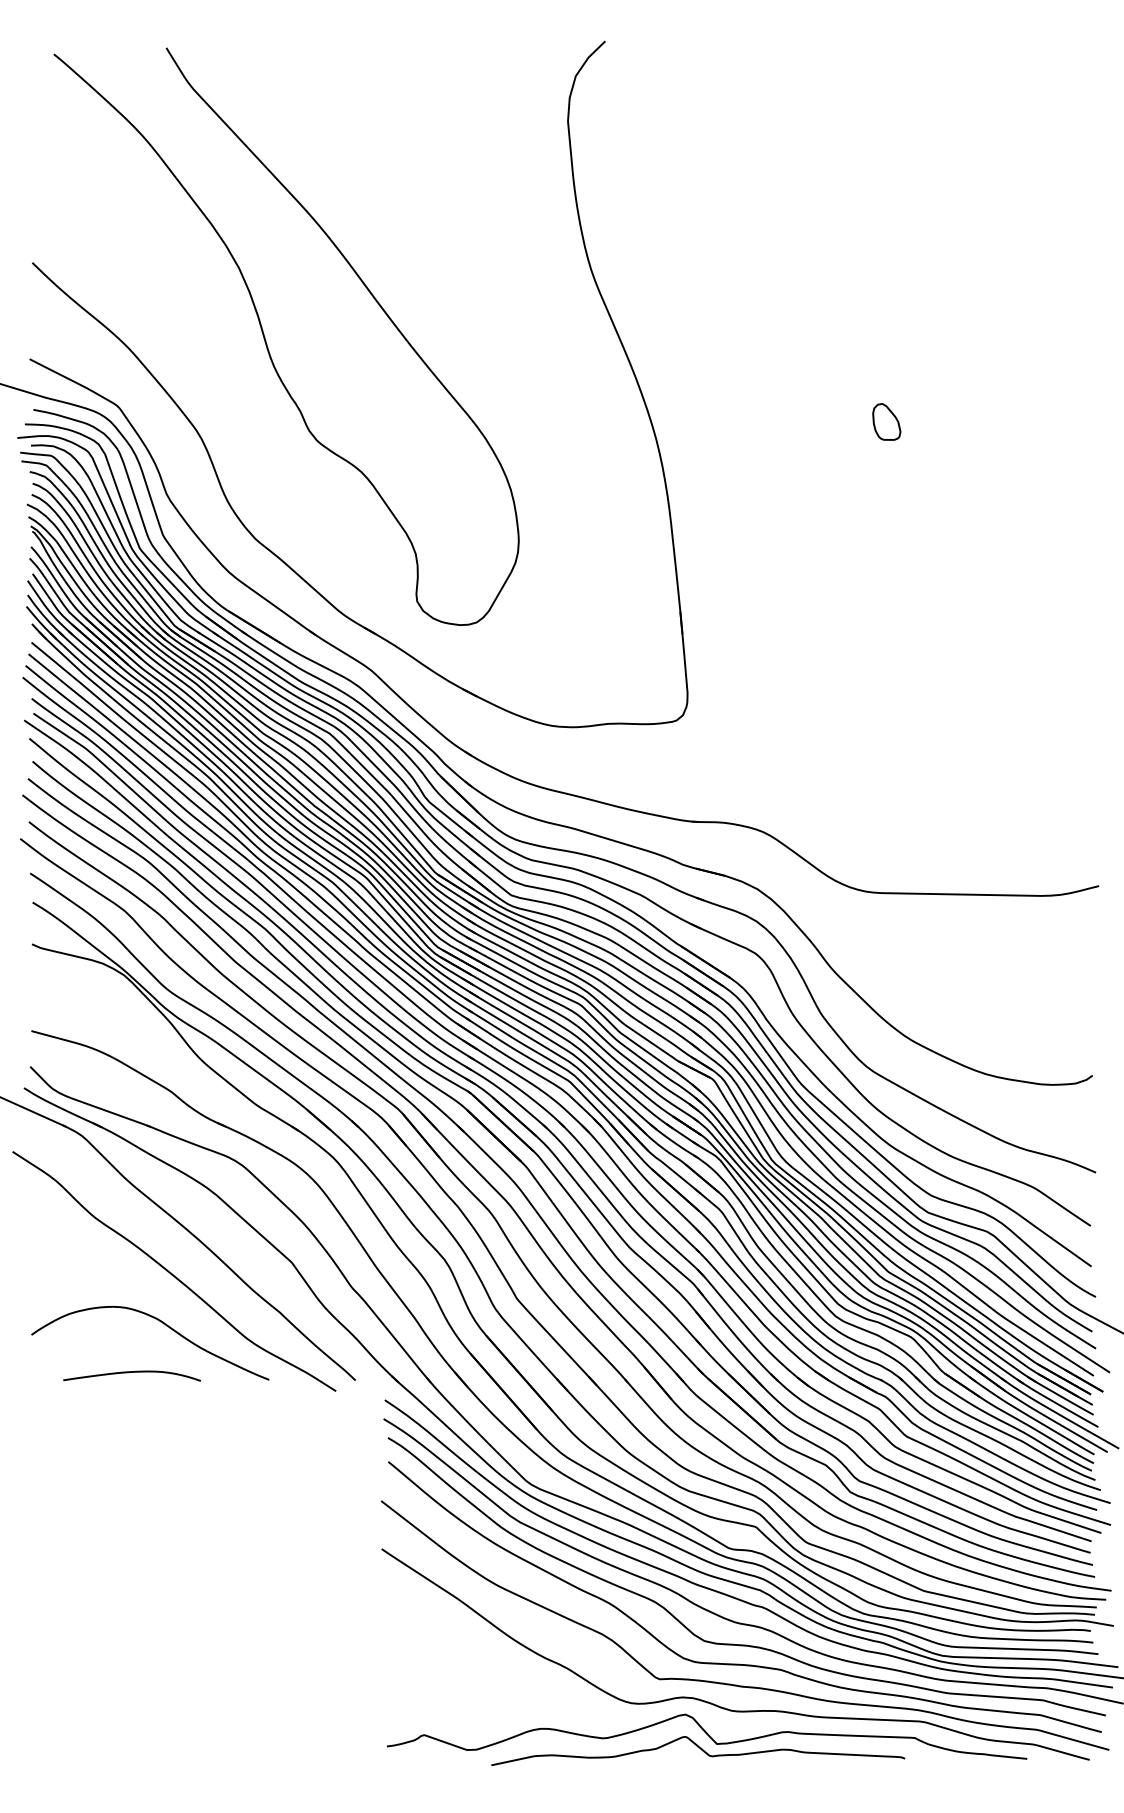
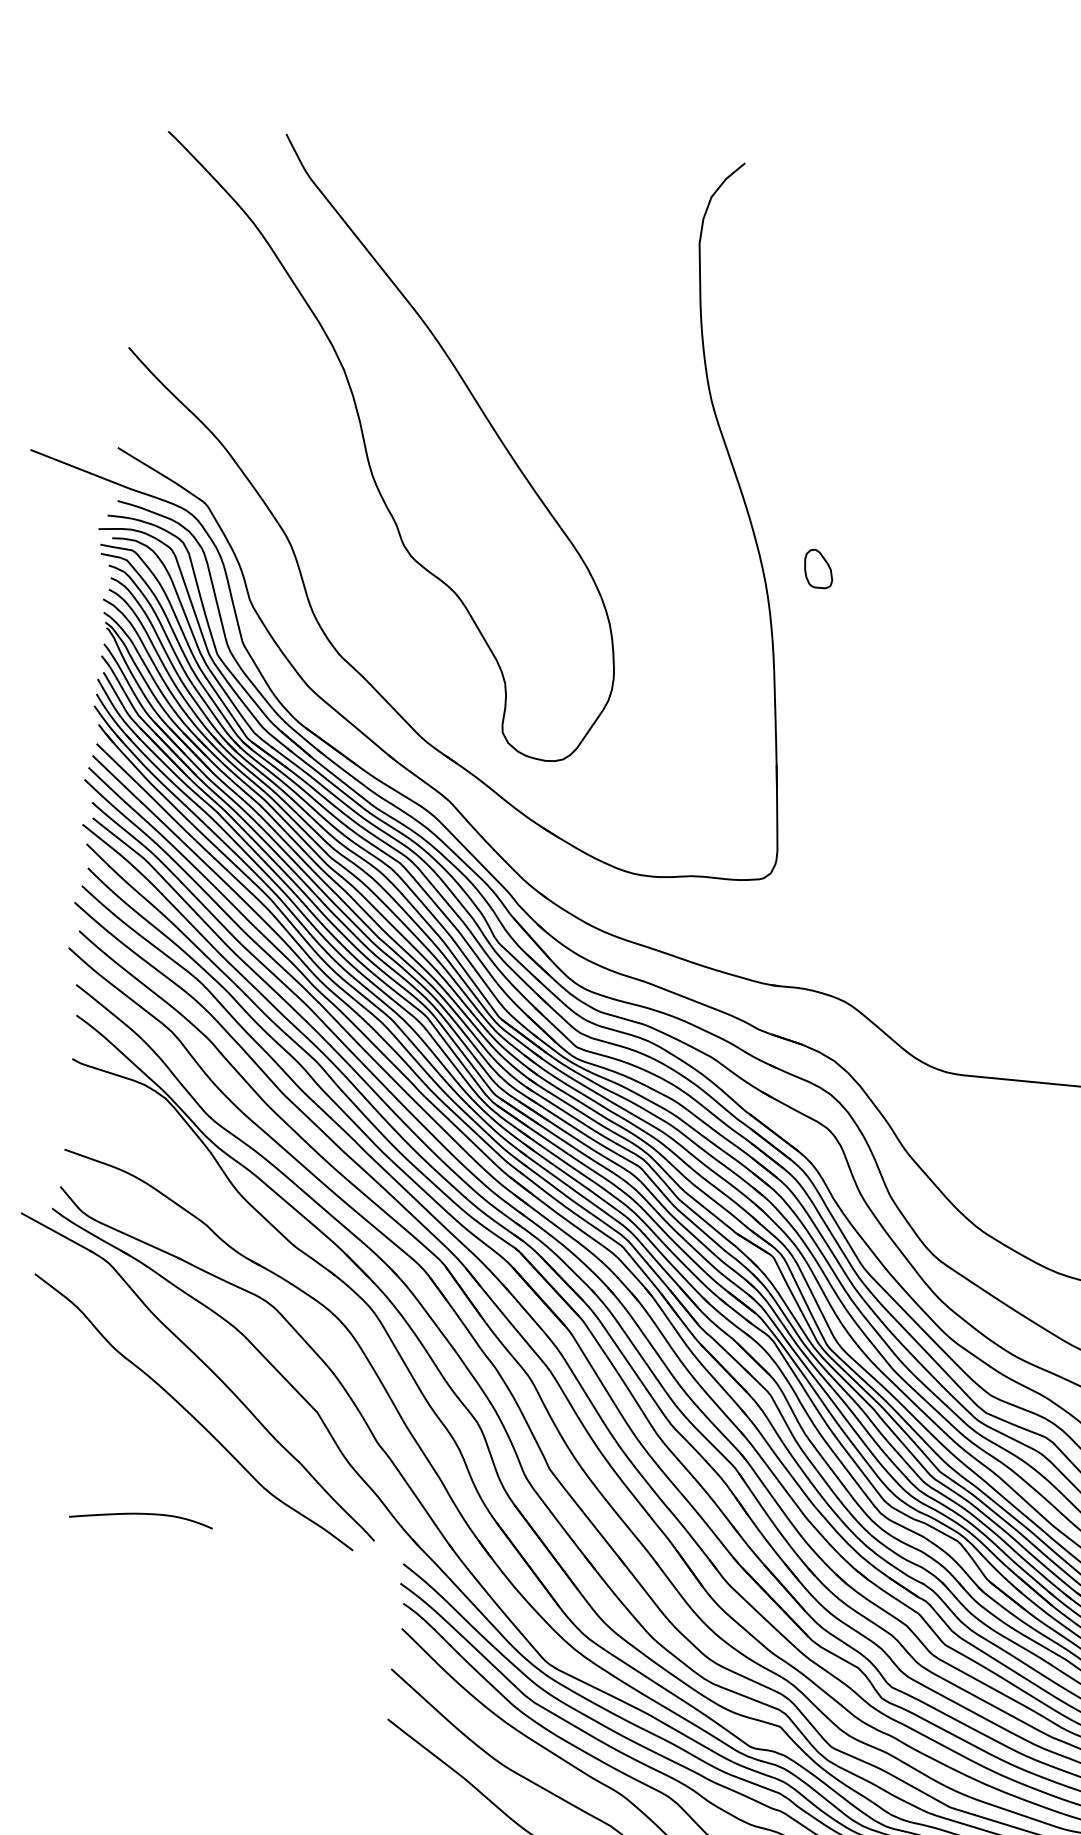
part: (886, 421) -> (818, 568), moved
curve: (163, 1324) -> (178, 1466), removed

